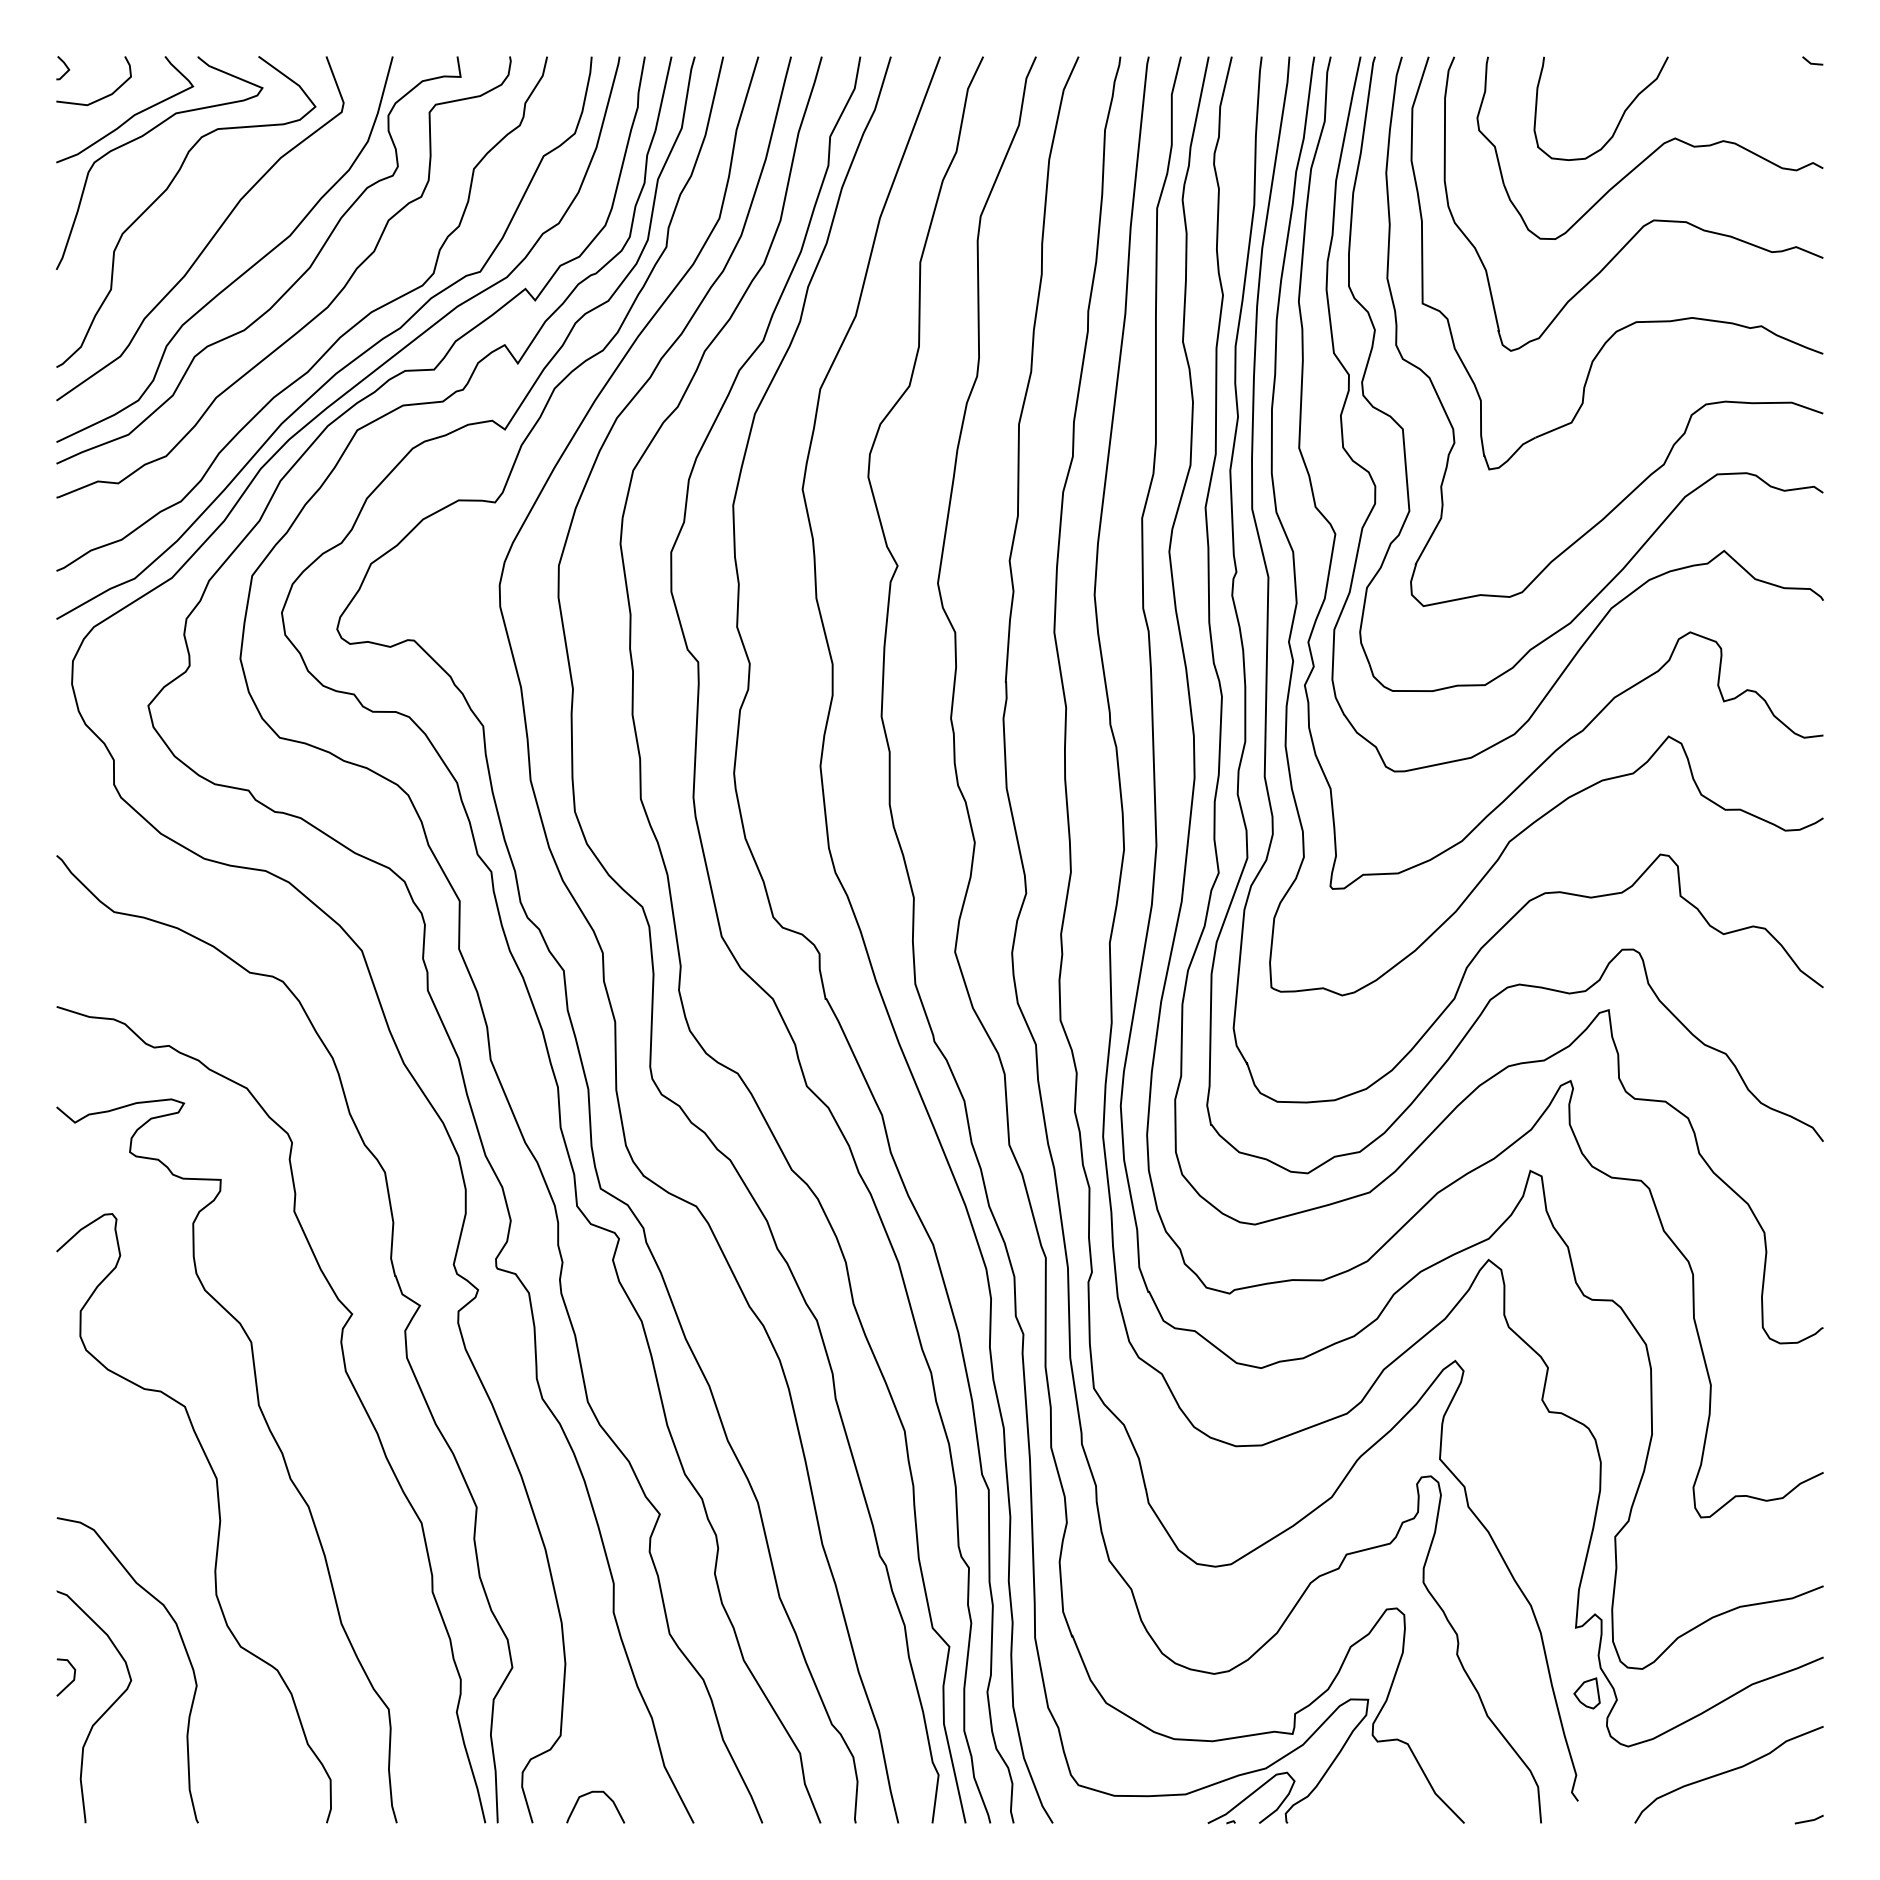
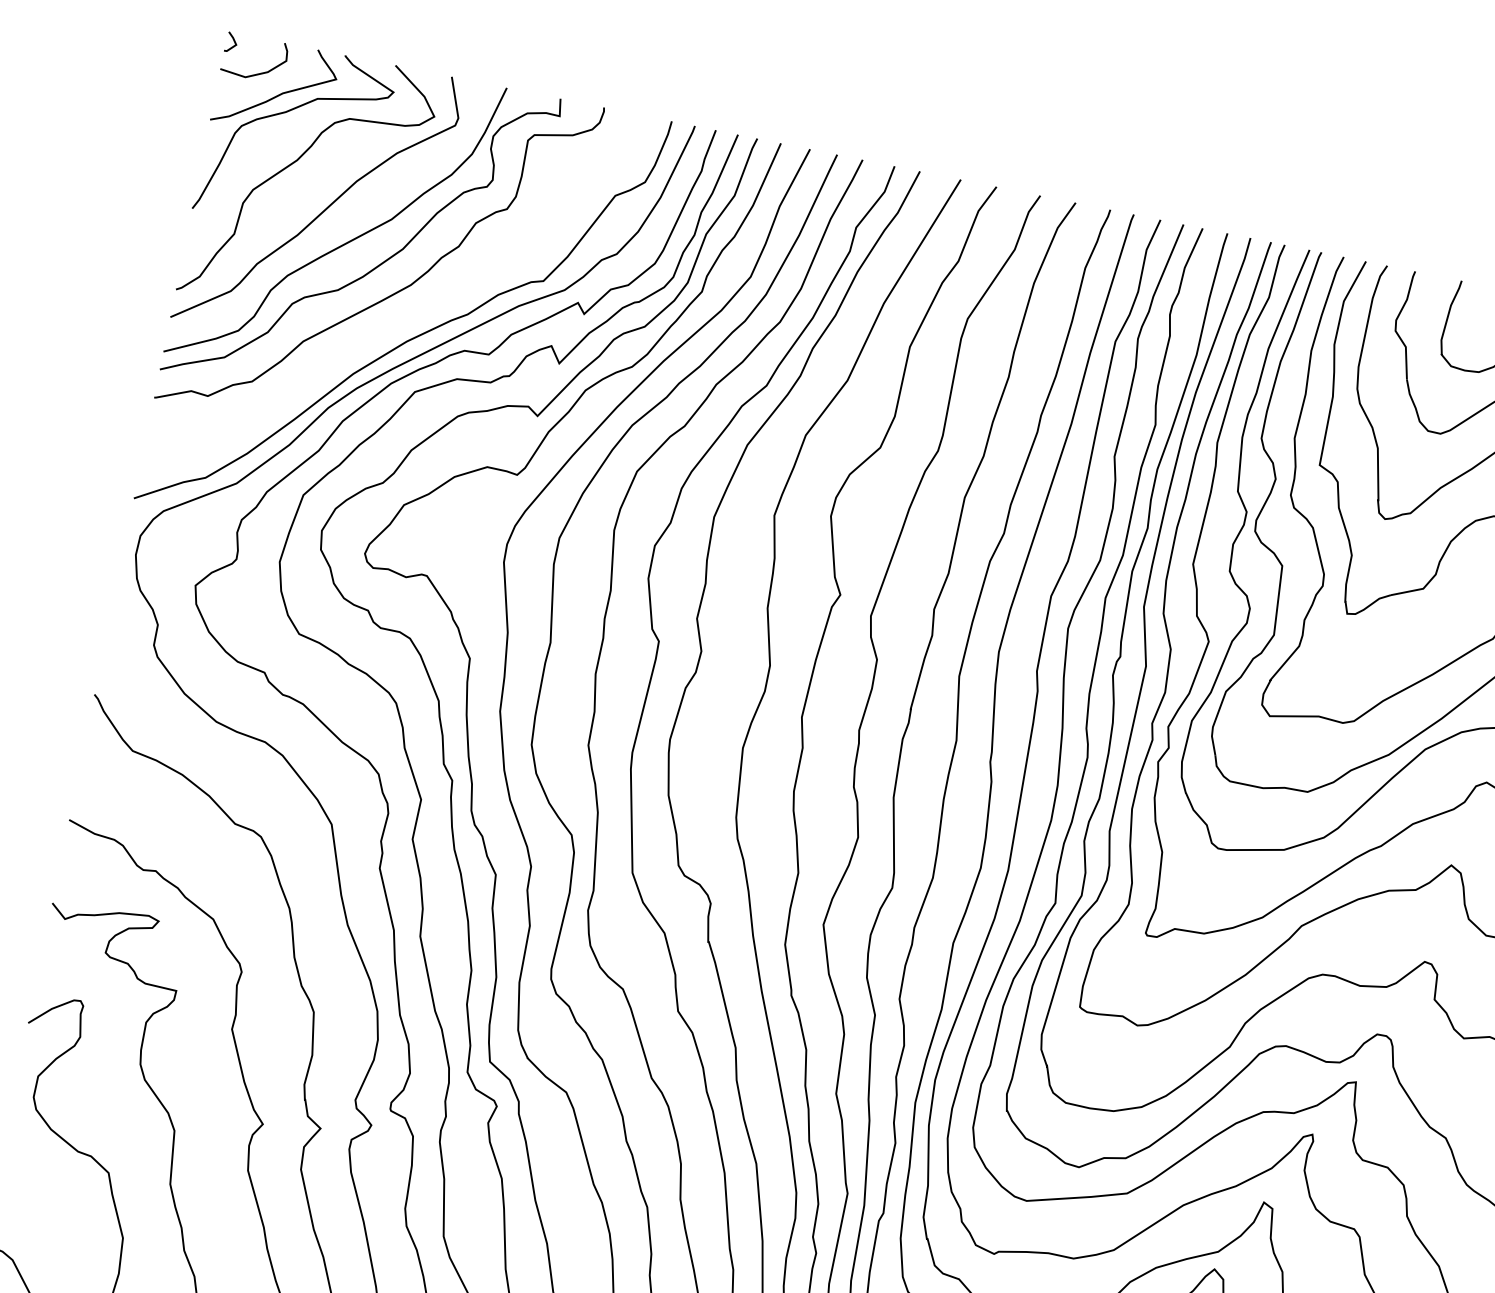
curve: (337, 338) -> (413, 312), removed

